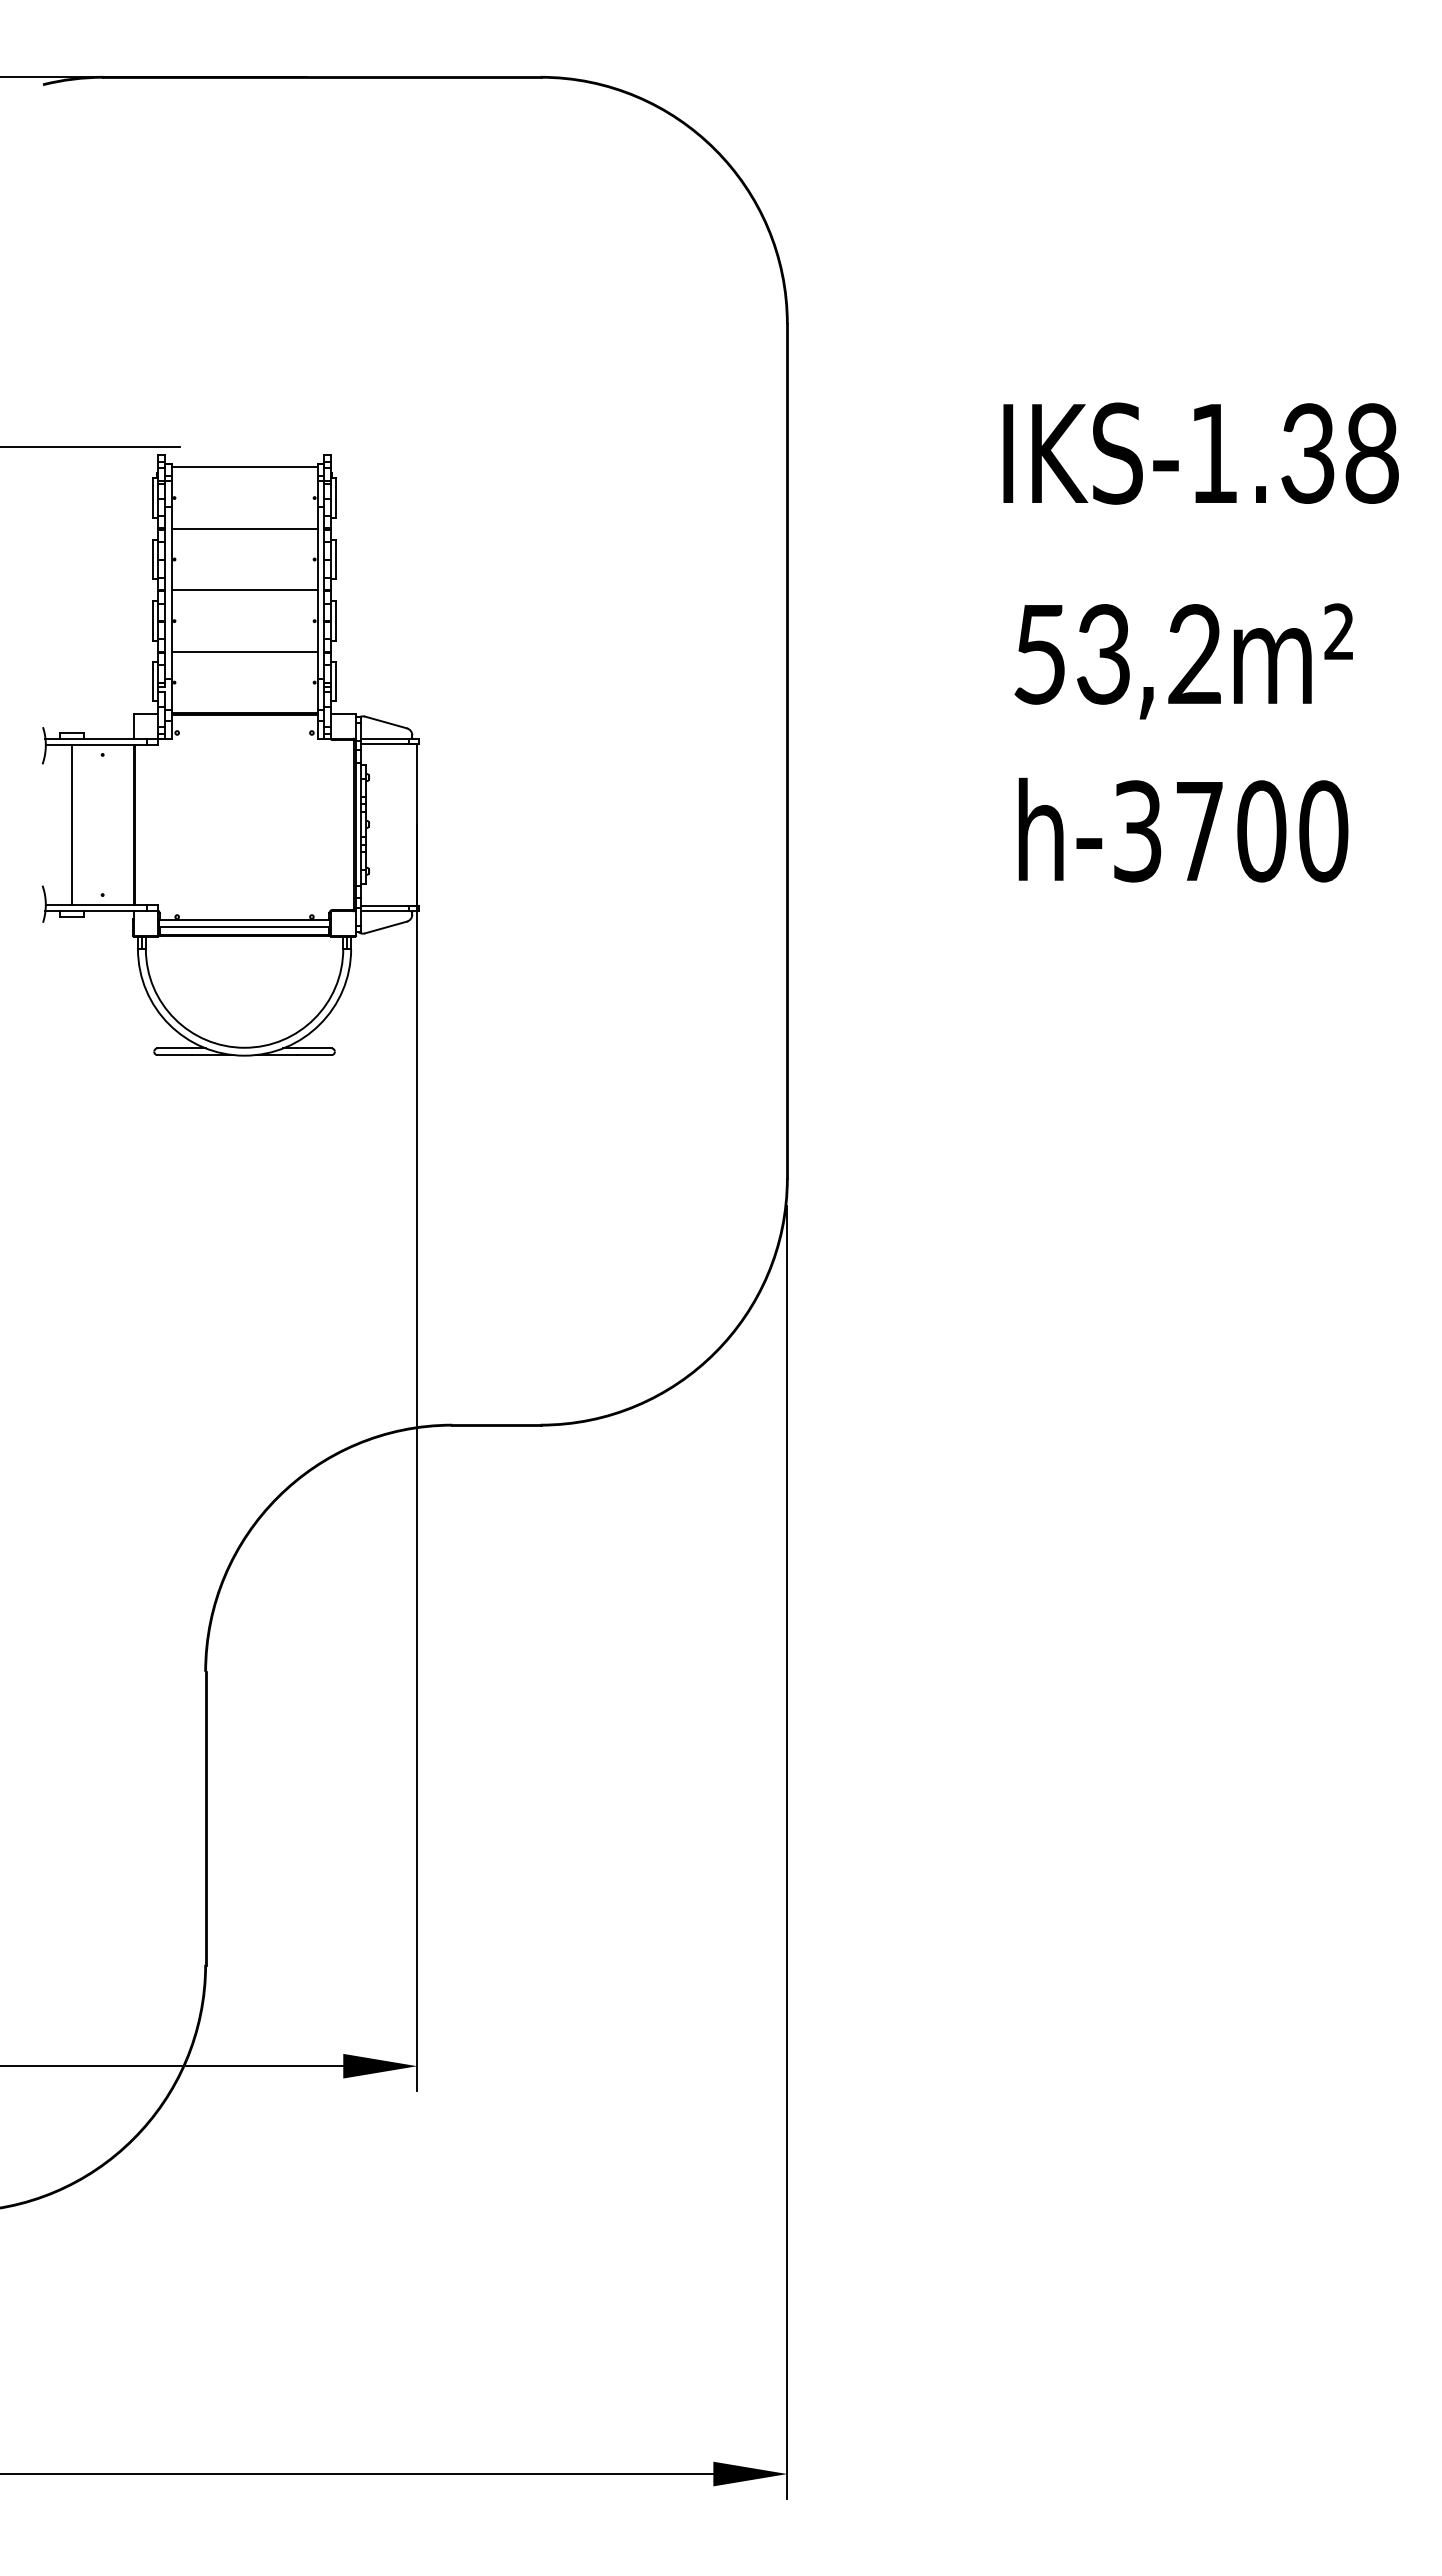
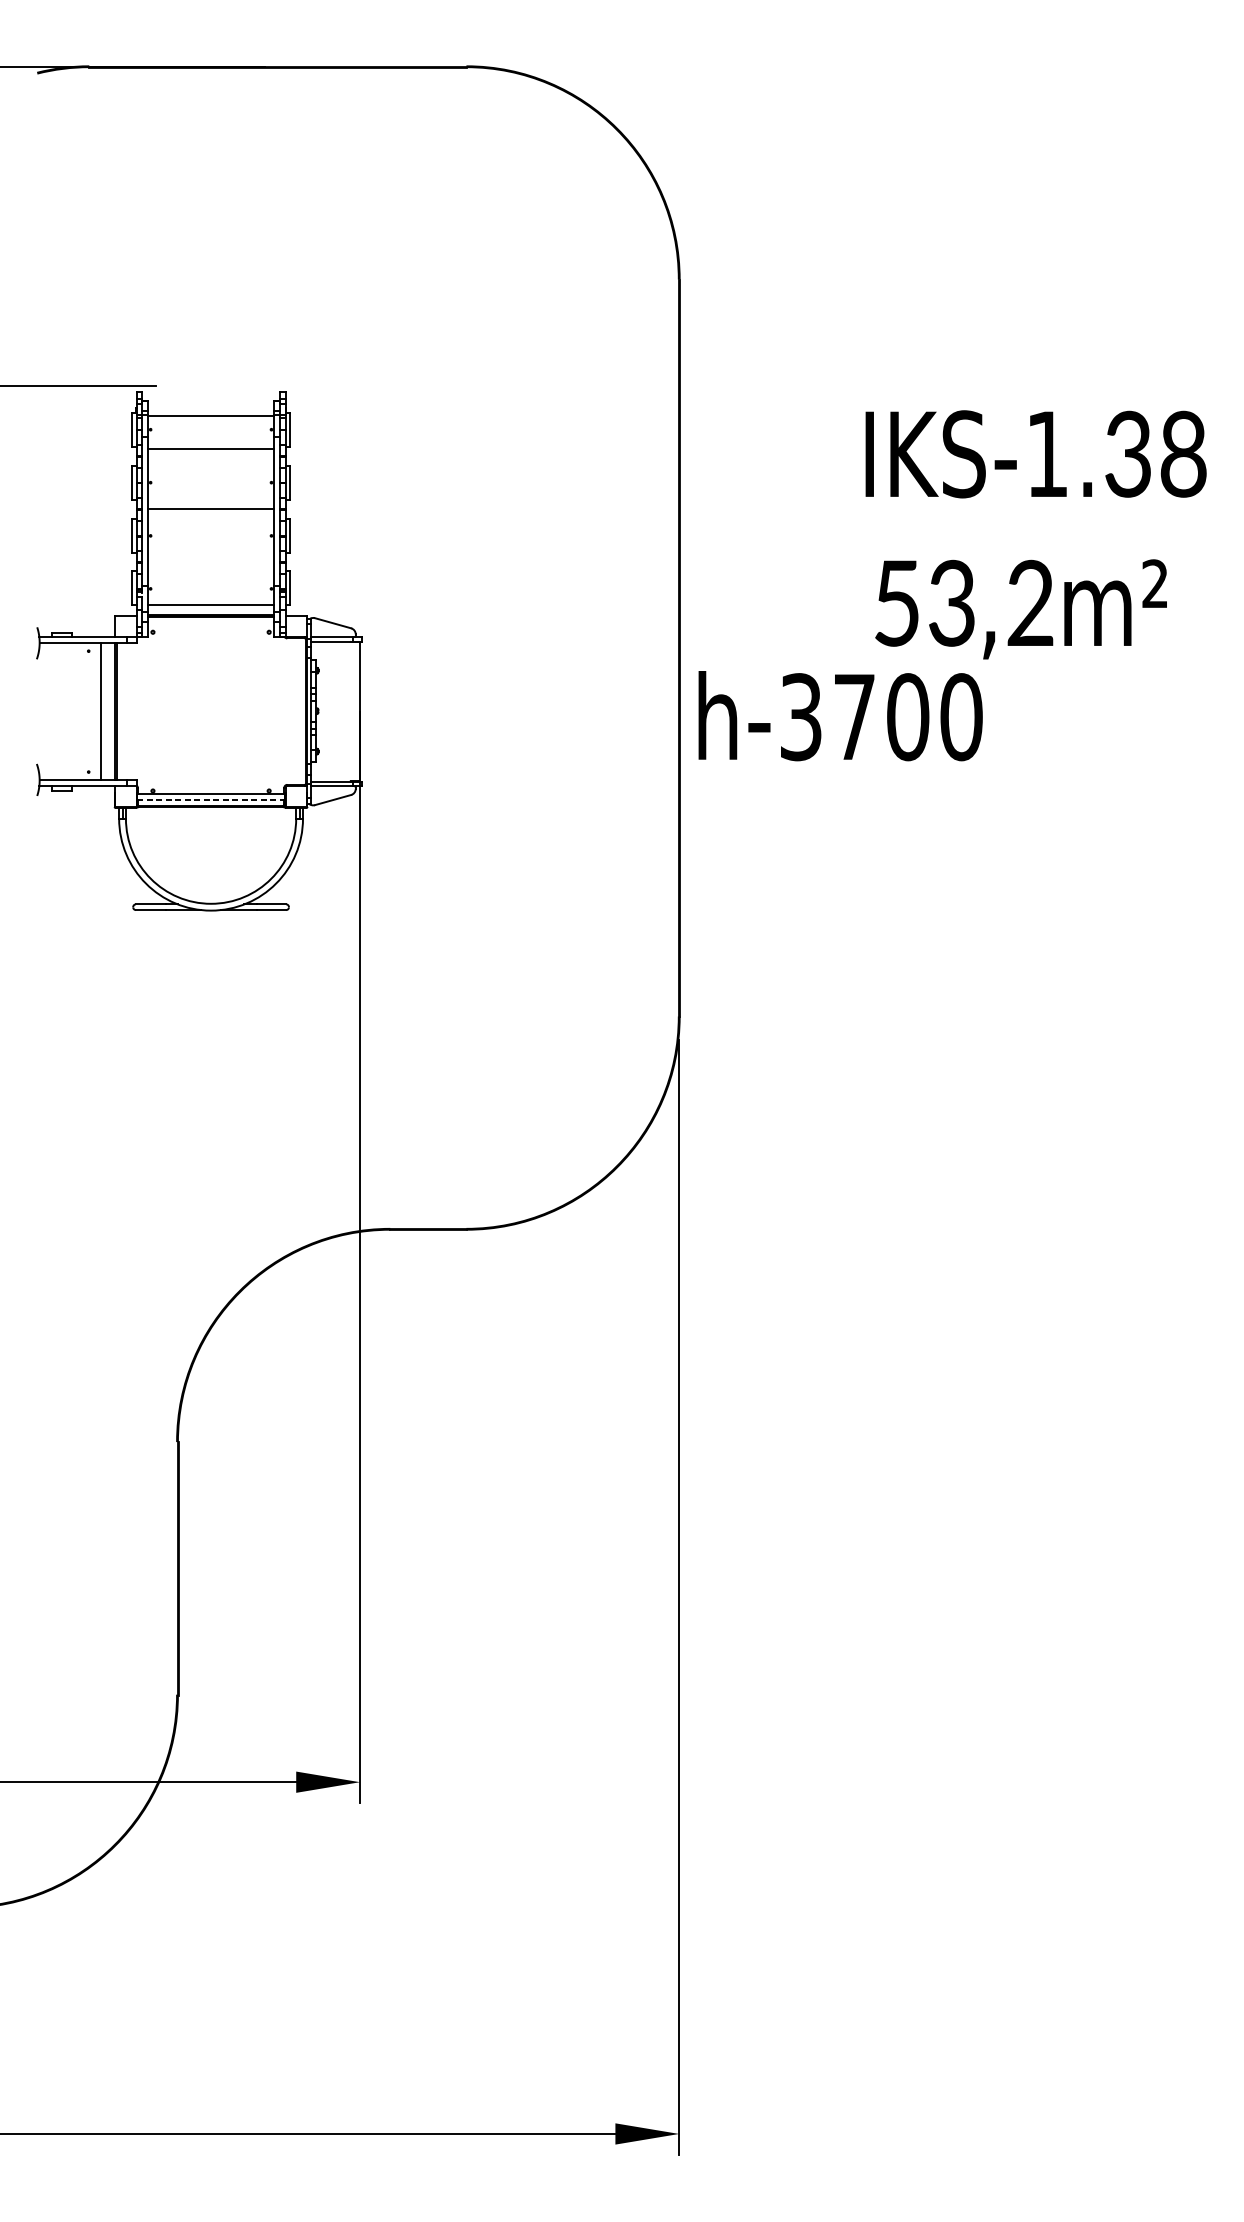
text: (1200, 453) -> (1035, 454), moved
line: (244, 467) -> (211, 449), moved
line: (244, 528) -> (211, 415), moved
line: (244, 651) -> (211, 605), moved
text: (1183, 661) -> (1020, 609), moved
line: (71, 824) -> (100, 711), moved
text: (1183, 829) -> (840, 715), moved
line: (245, 927) -> (211, 800), solid -> dashed

